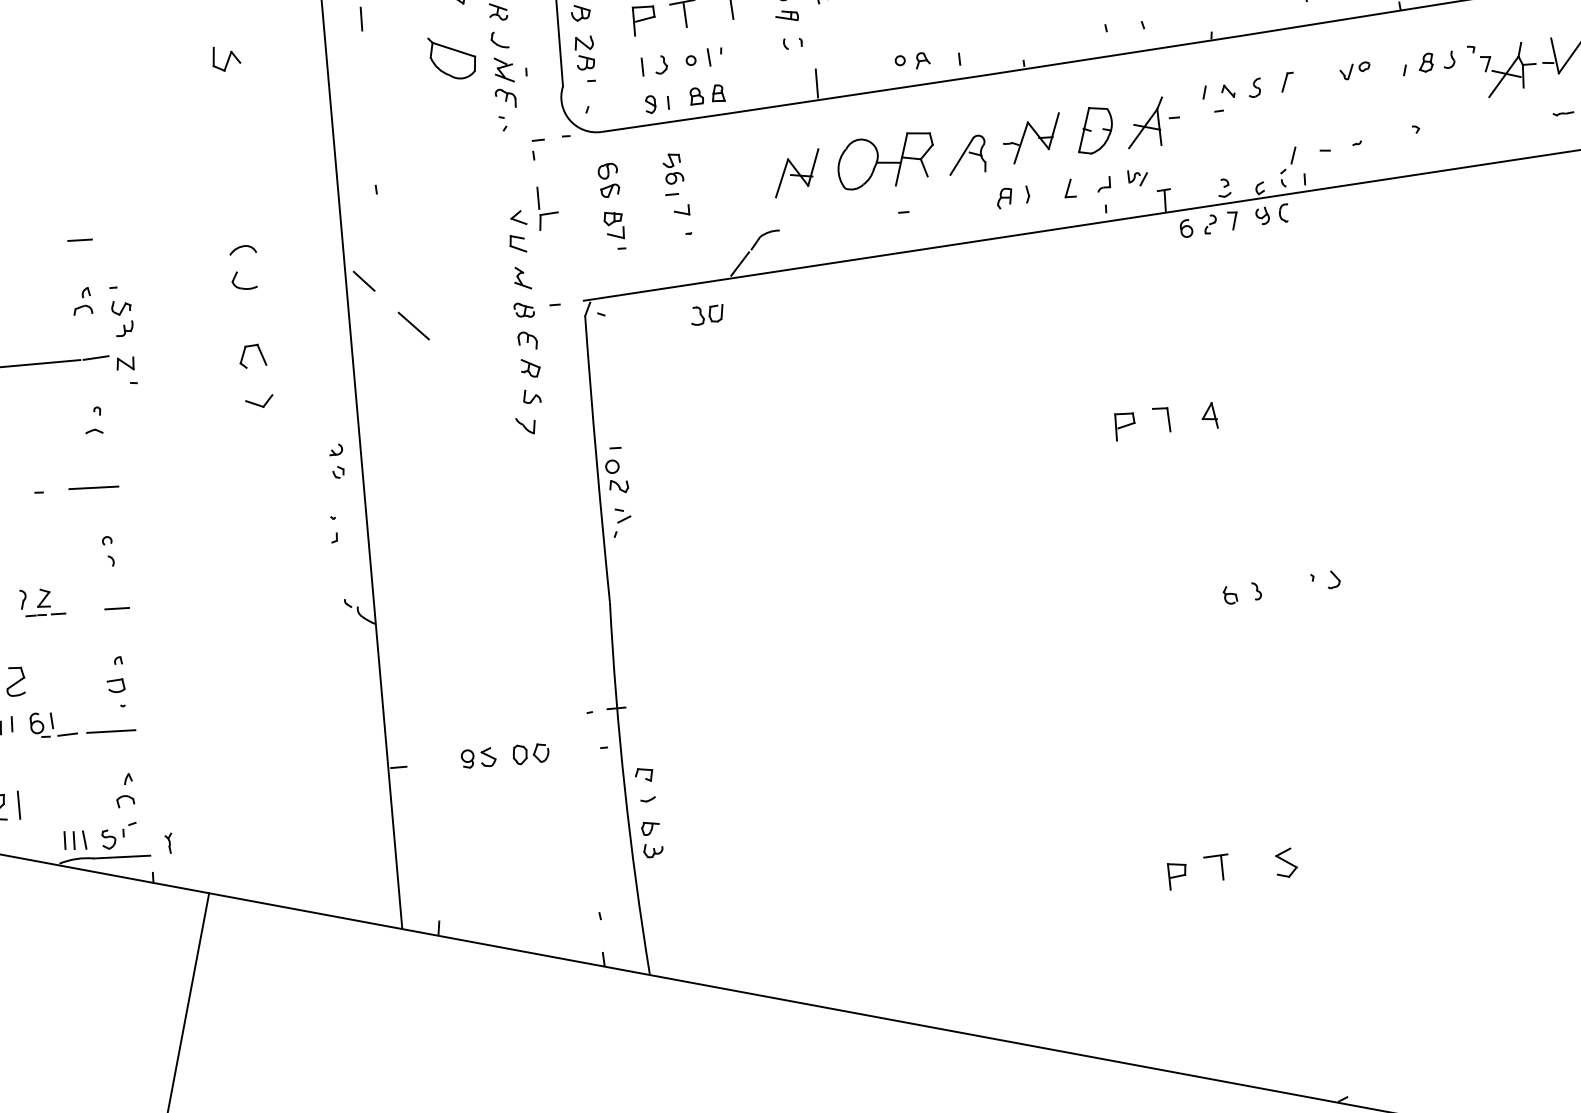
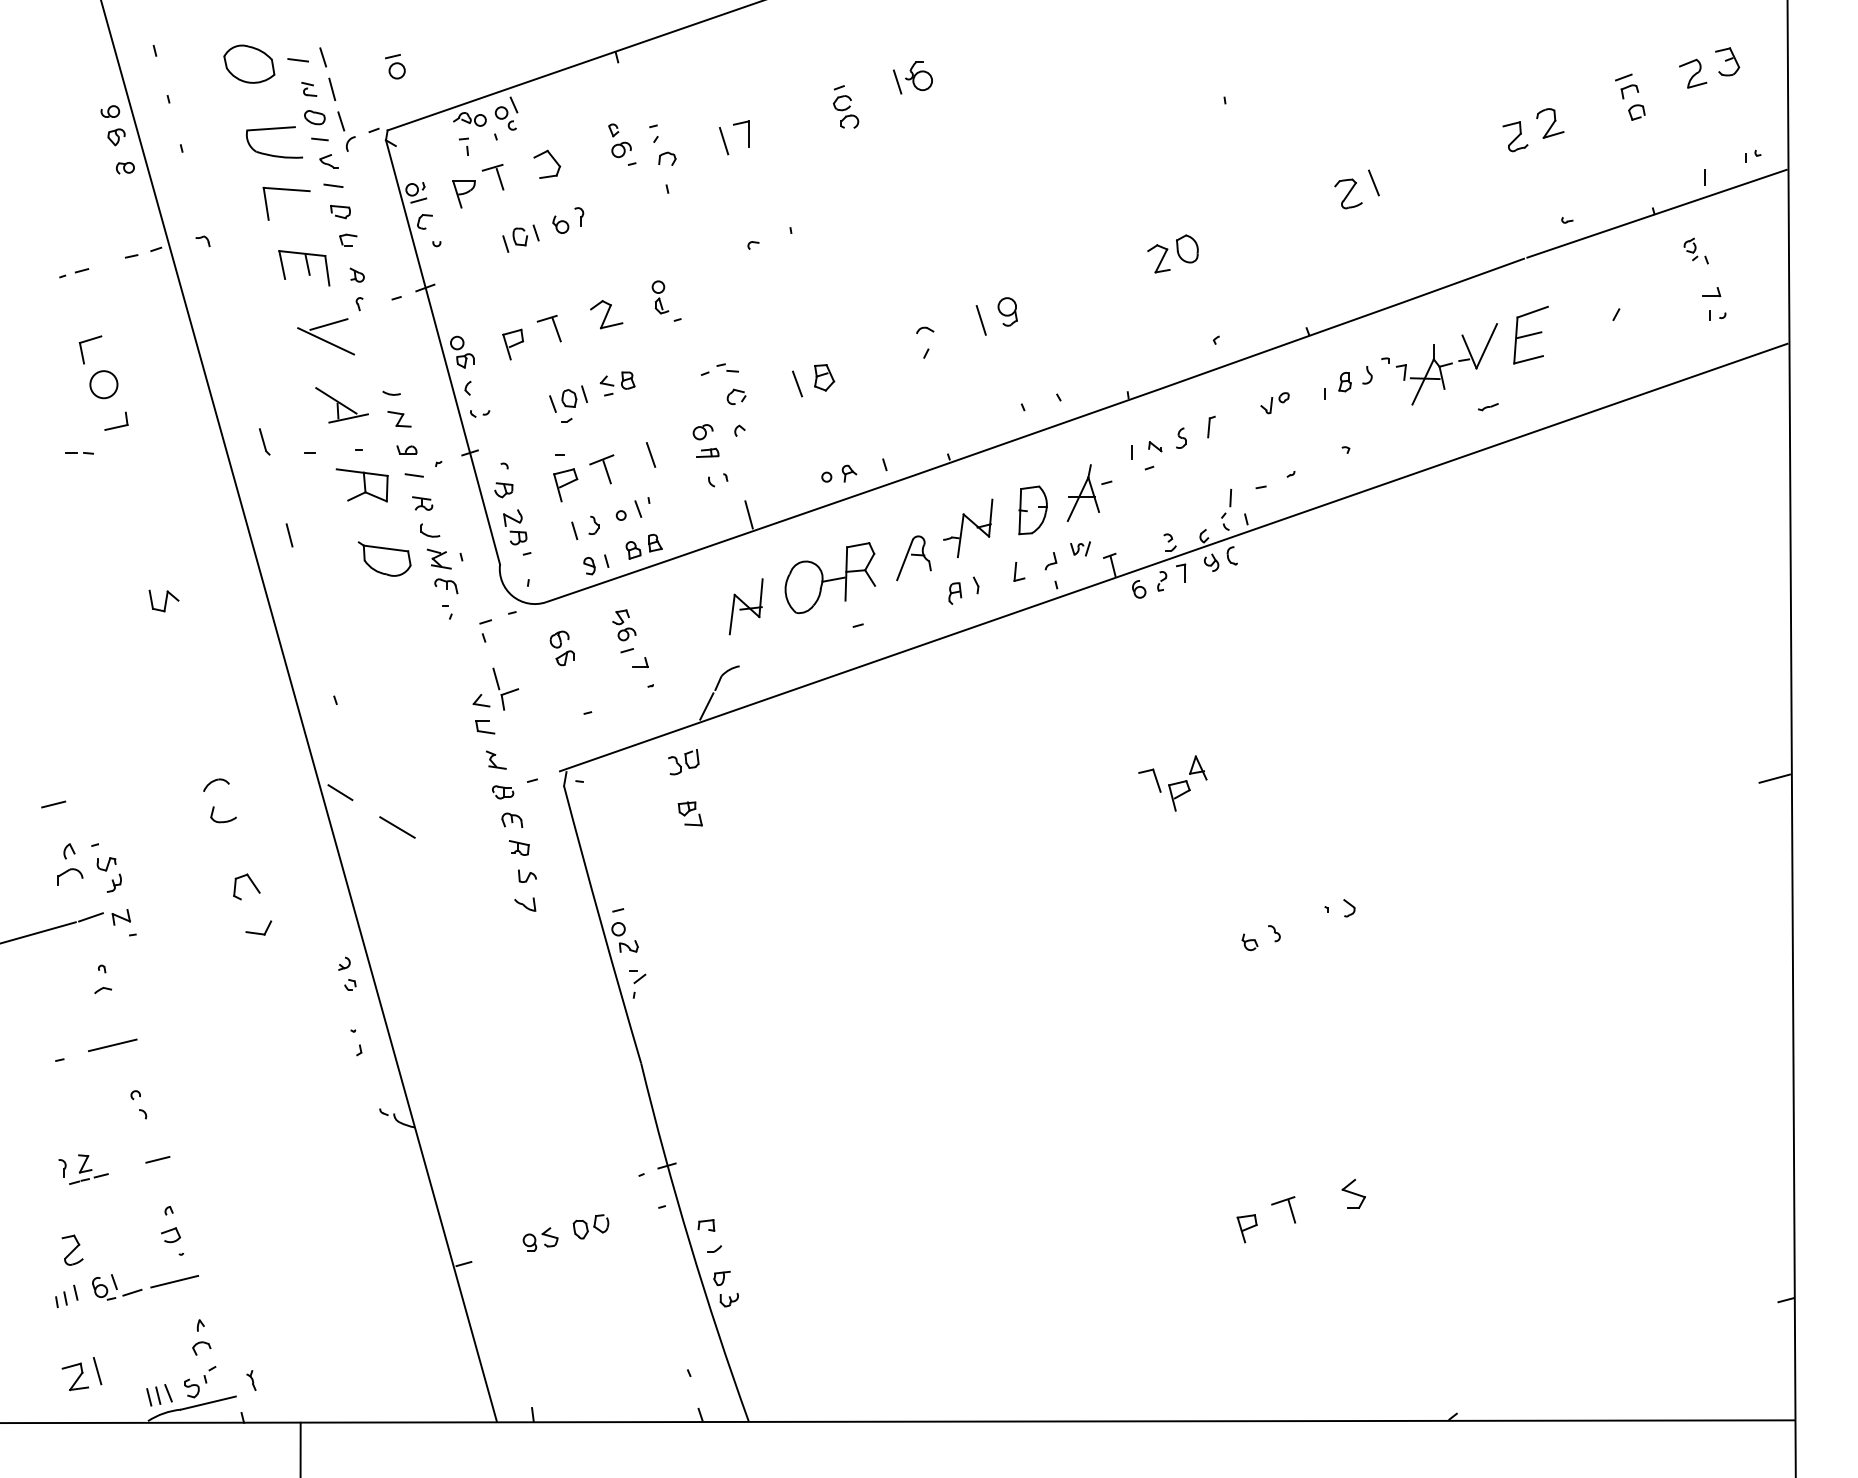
part: (614, 224) -> (689, 813), moved
part: (85, 302) -> (70, 864), size x1.4
part: (1123, 426) -> (1179, 795), moved

